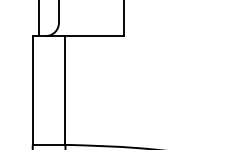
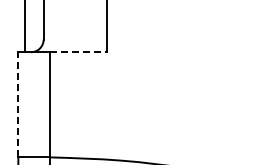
line: (94, 36) -> (78, 52), solid -> dashed
line: (32, 90) -> (18, 104), solid -> dashed

